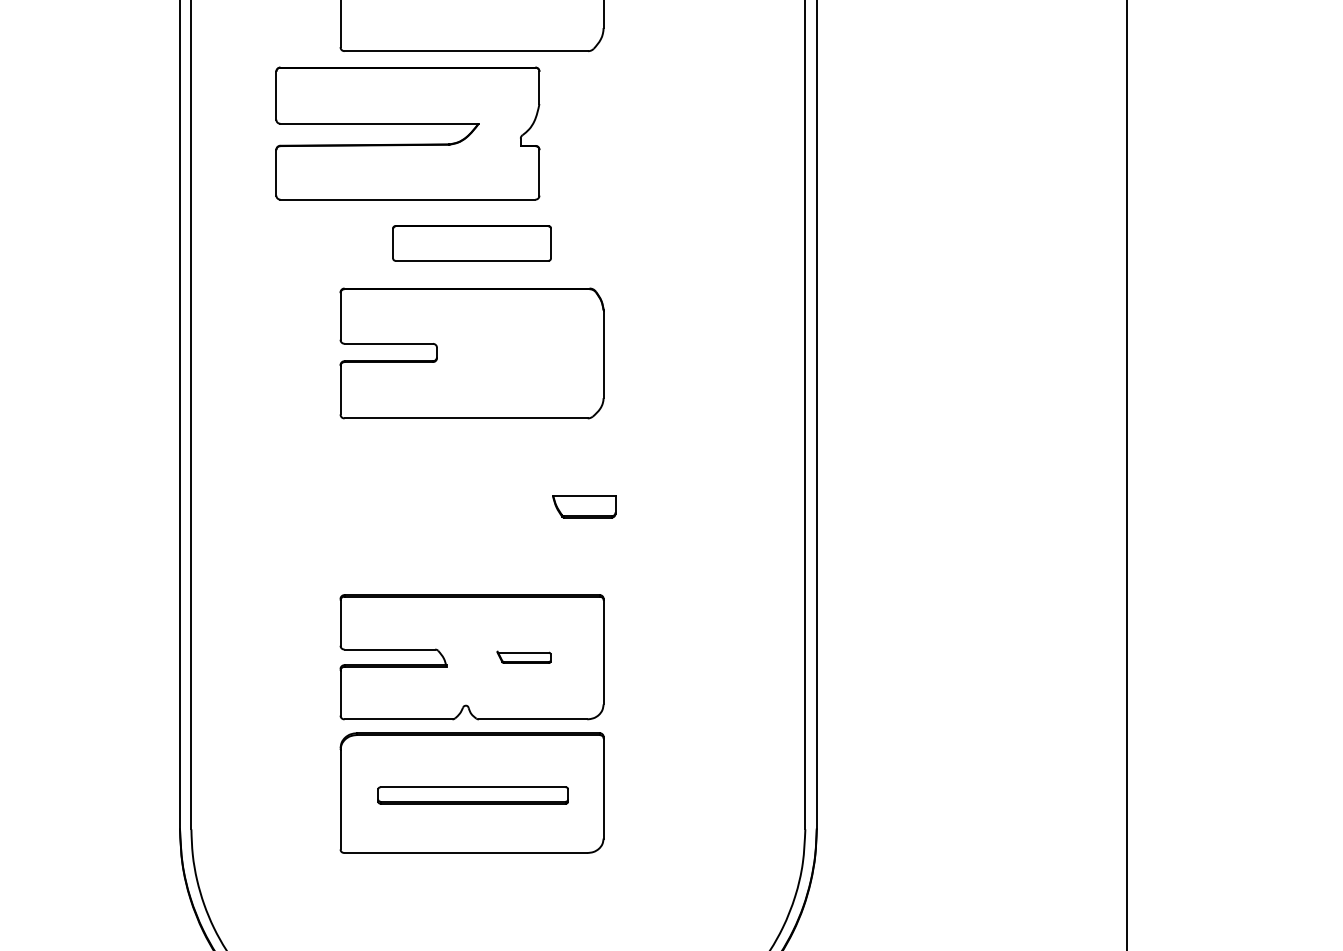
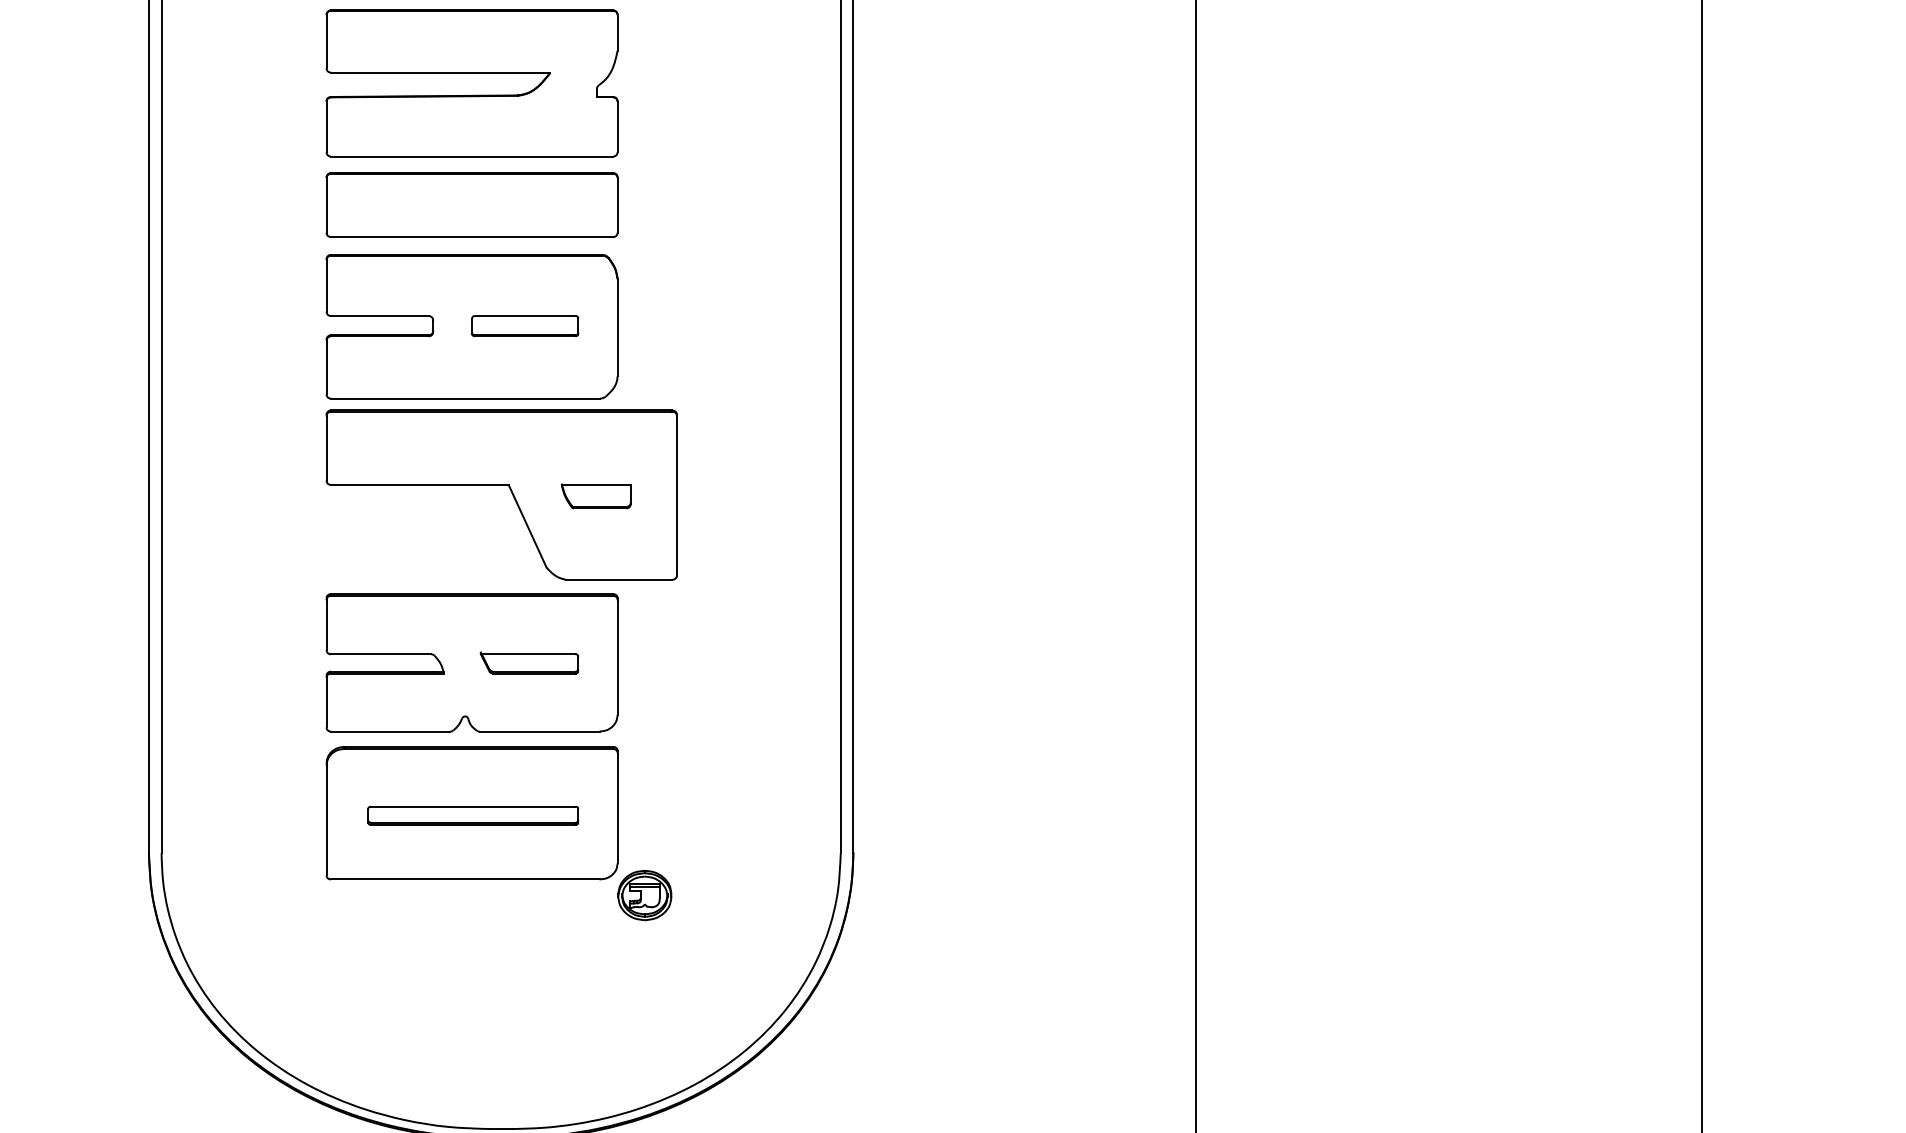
part: (407, 124) -> (471, 73), moved
part: (471, 242) -> (471, 204), size x1.67
part: (520, 353) -> (525, 326), added
part: (498, 496) -> (501, 485), added
part: (523, 656) -> (529, 662), size x1.67
part: (627, 867) -> (644, 895), added

